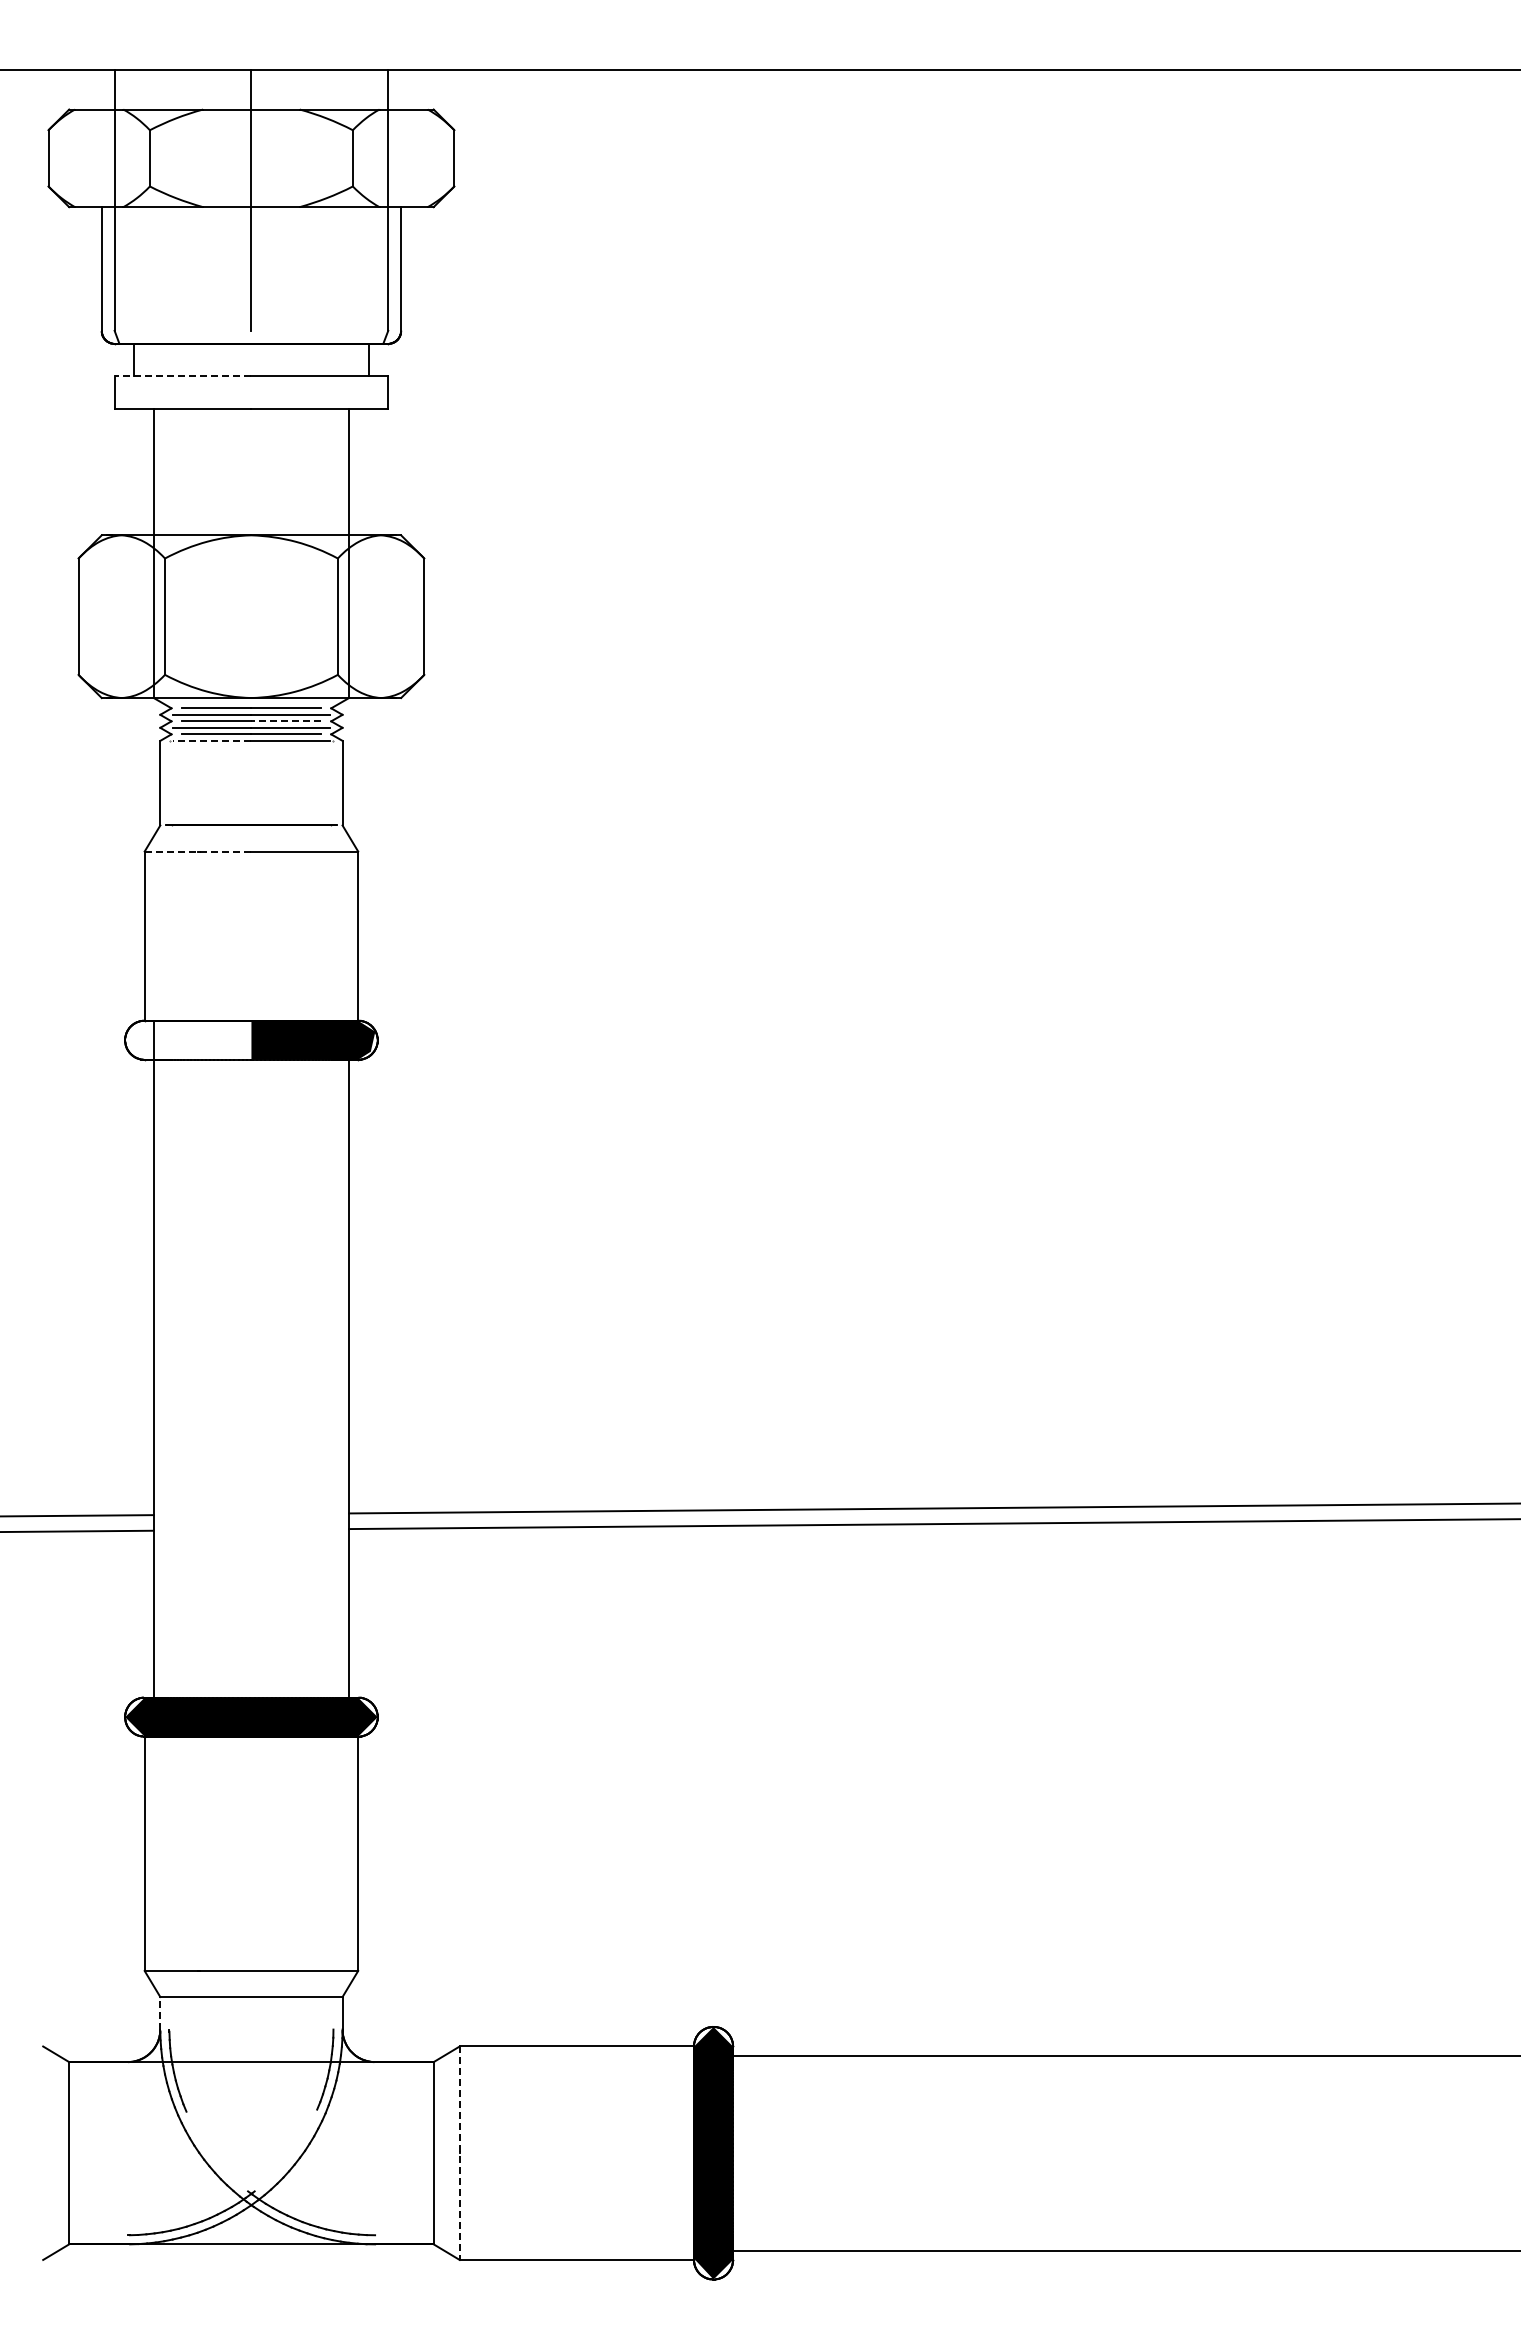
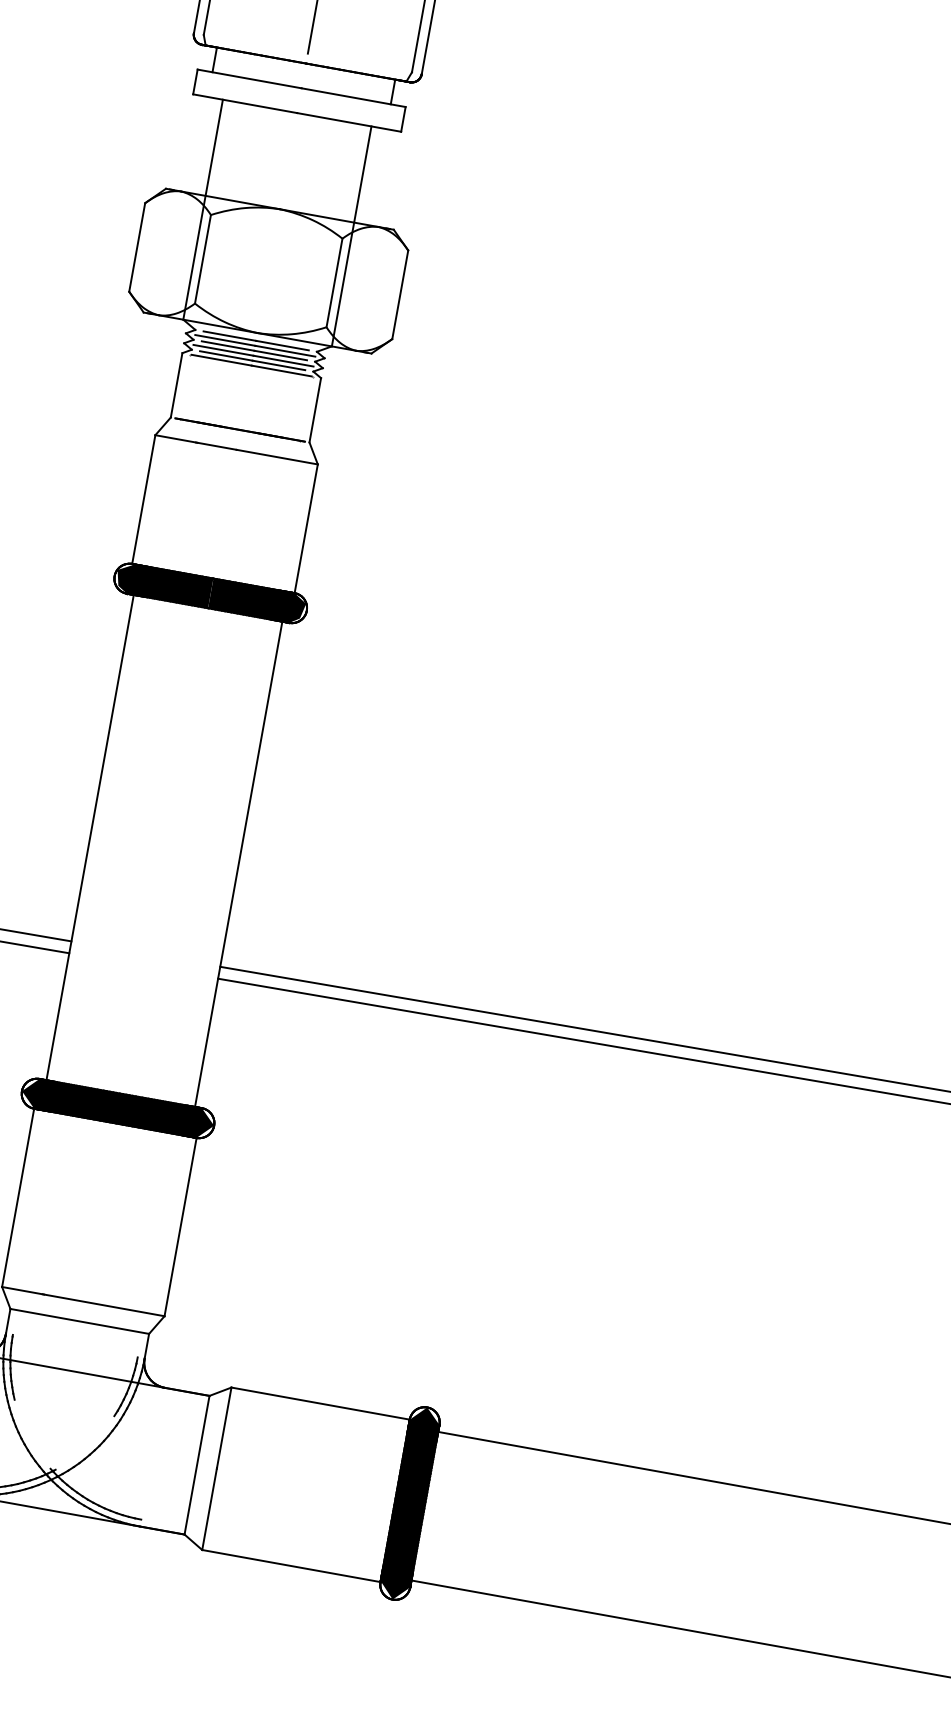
line: (182, 376) -> (249, 78), dashed -> solid
line: (286, 721) -> (281, 355), dashed -> solid
line: (211, 740) -> (221, 359), dashed -> solid
line: (197, 851) -> (195, 442), dashed -> solid
fill: (189, 1039) -> (163, 584), added
line: (160, 2012) -> (8, 1320), dashed -> solid
line: (459, 2153) -> (216, 1468), dashed -> solid

